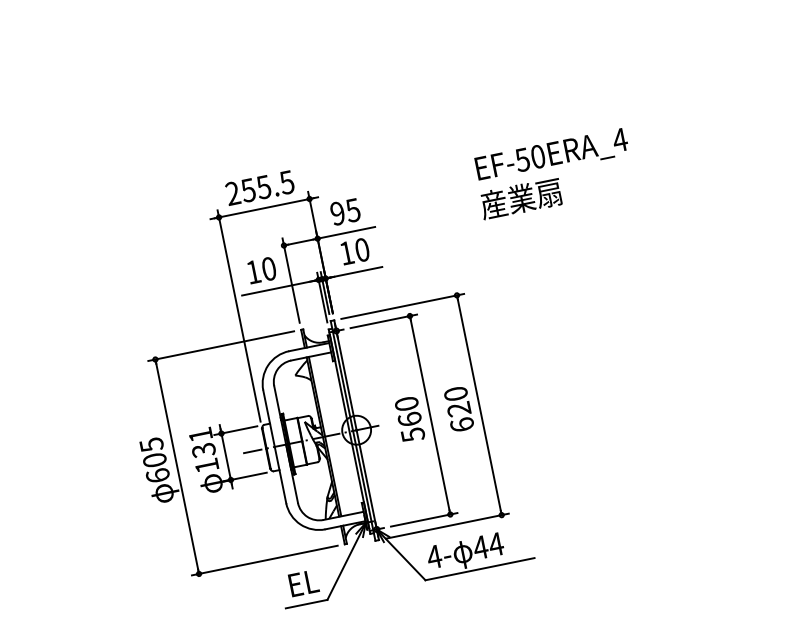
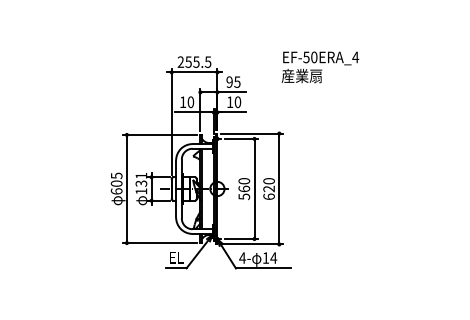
text: (554, 174) -> (320, 67), moved
text: (479, 546) -> (265, 257), 44 -> 14

